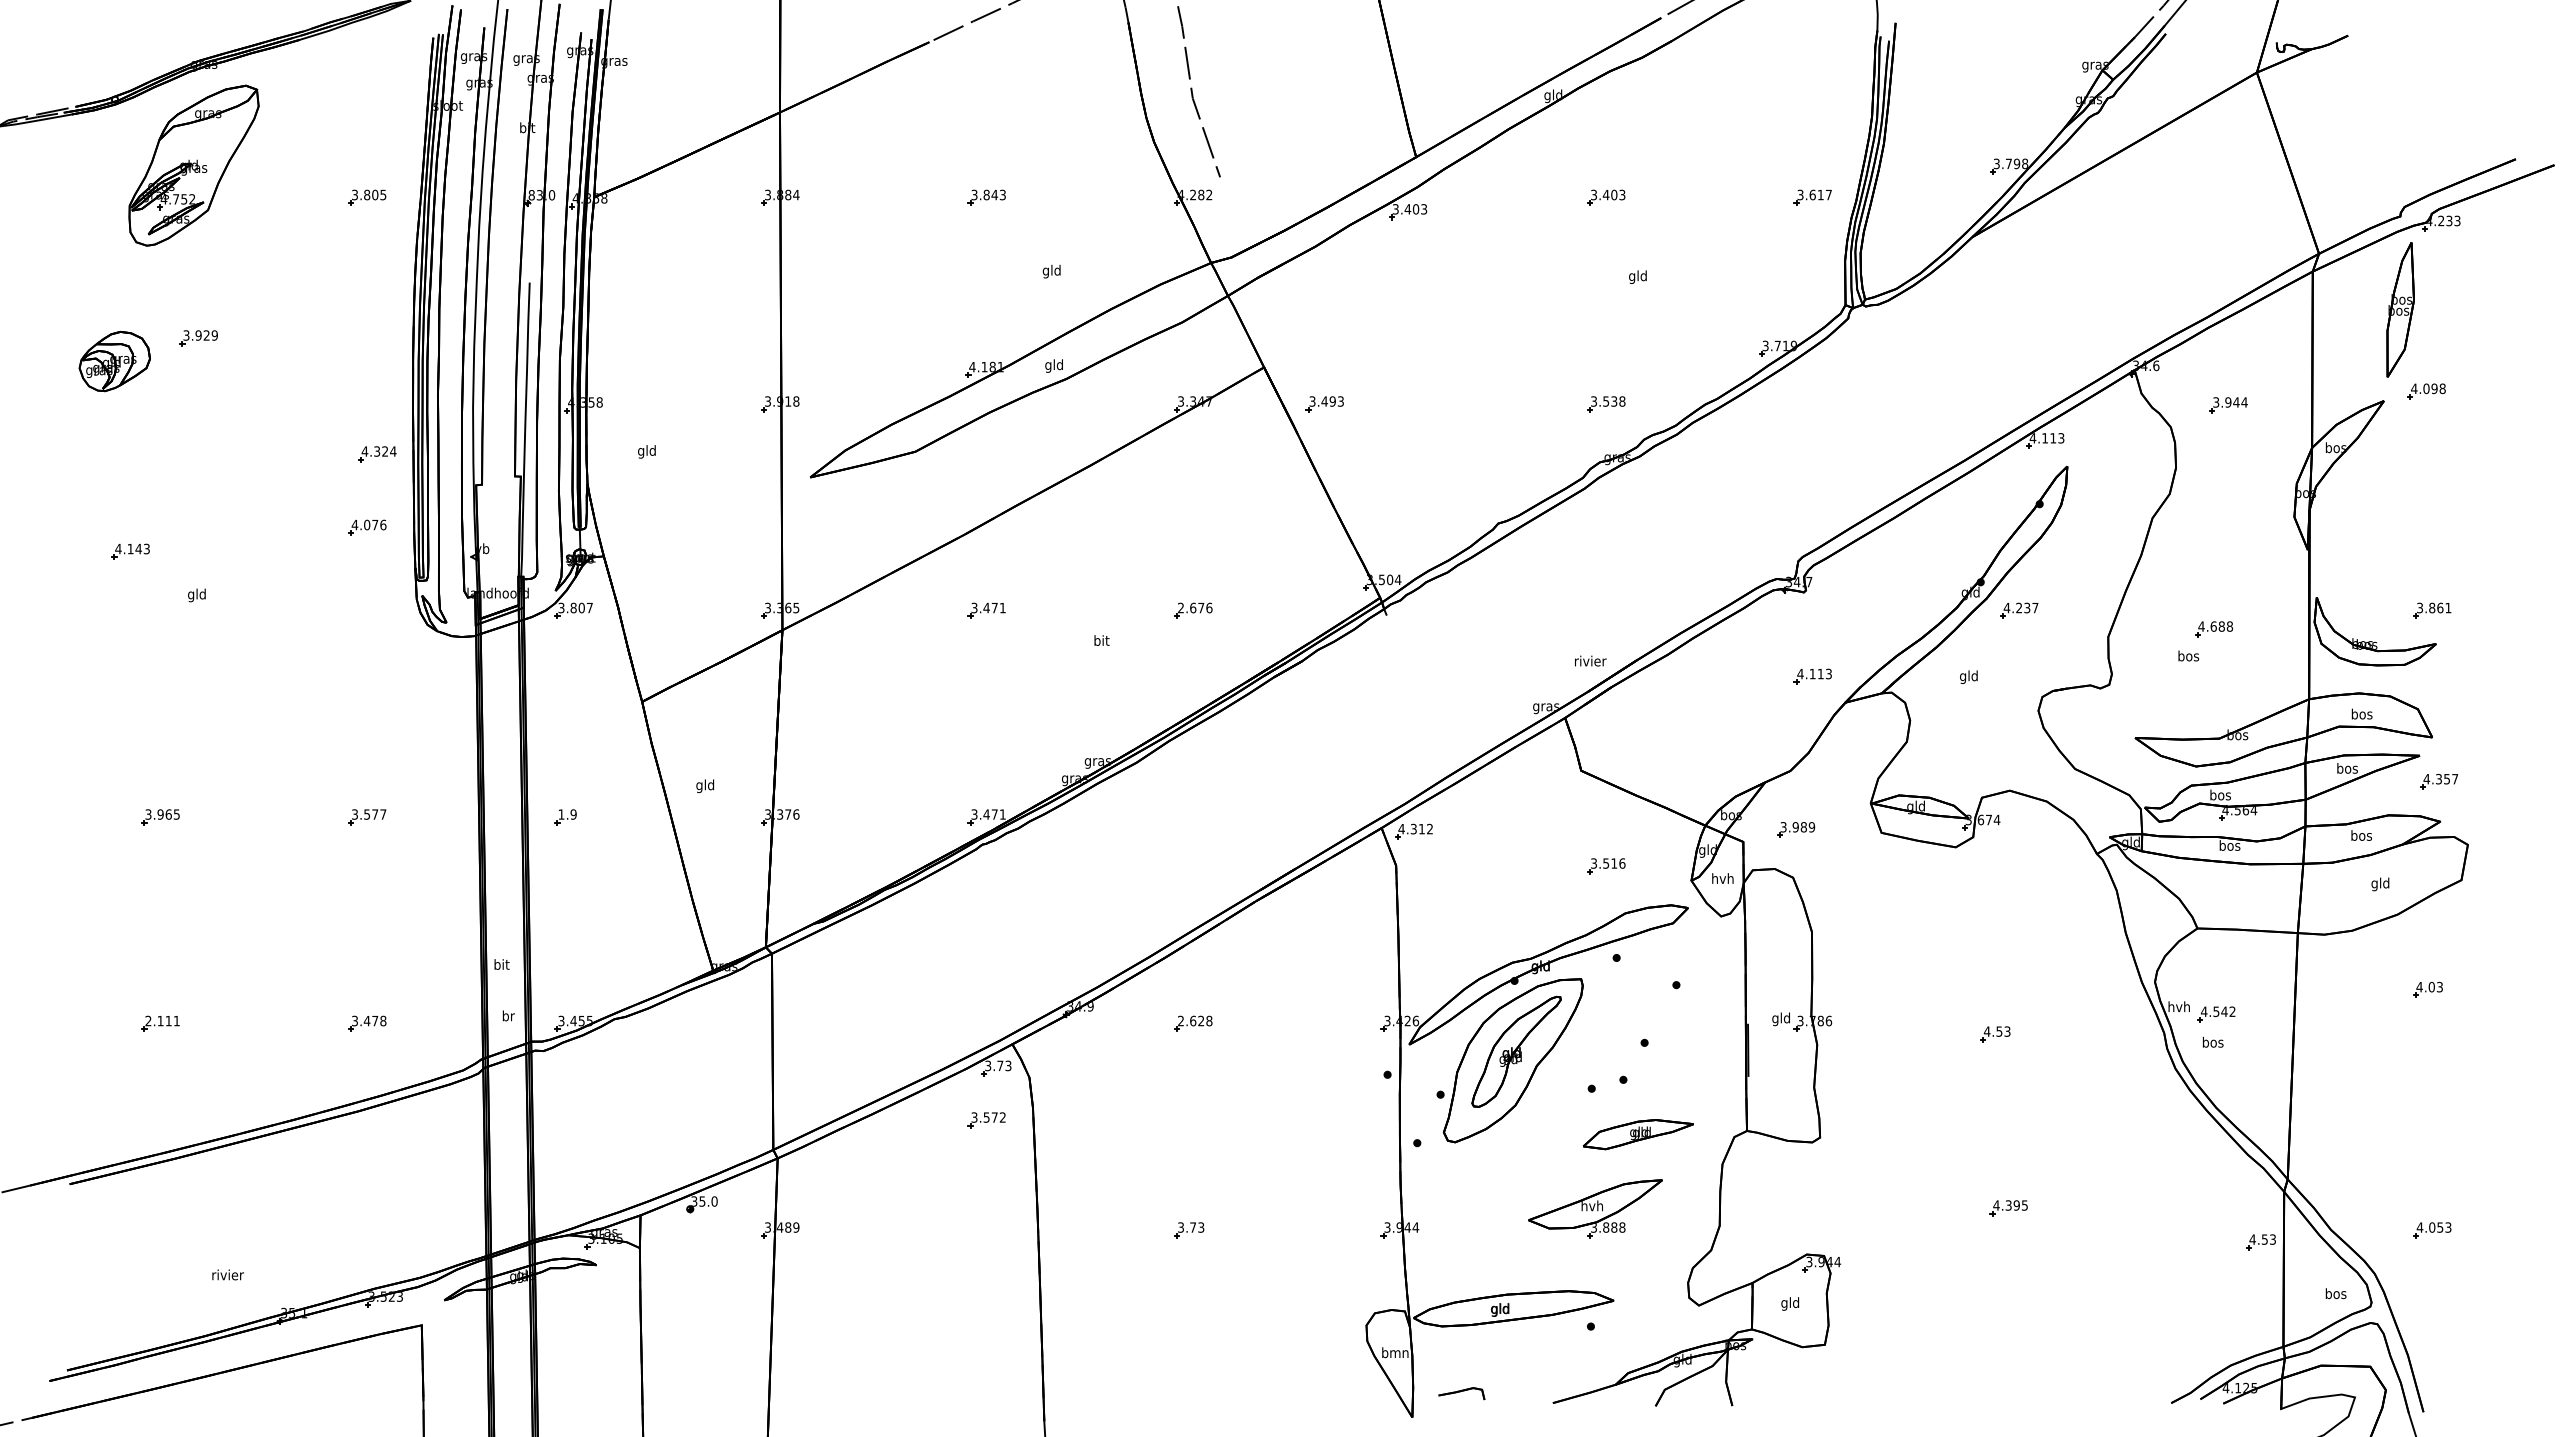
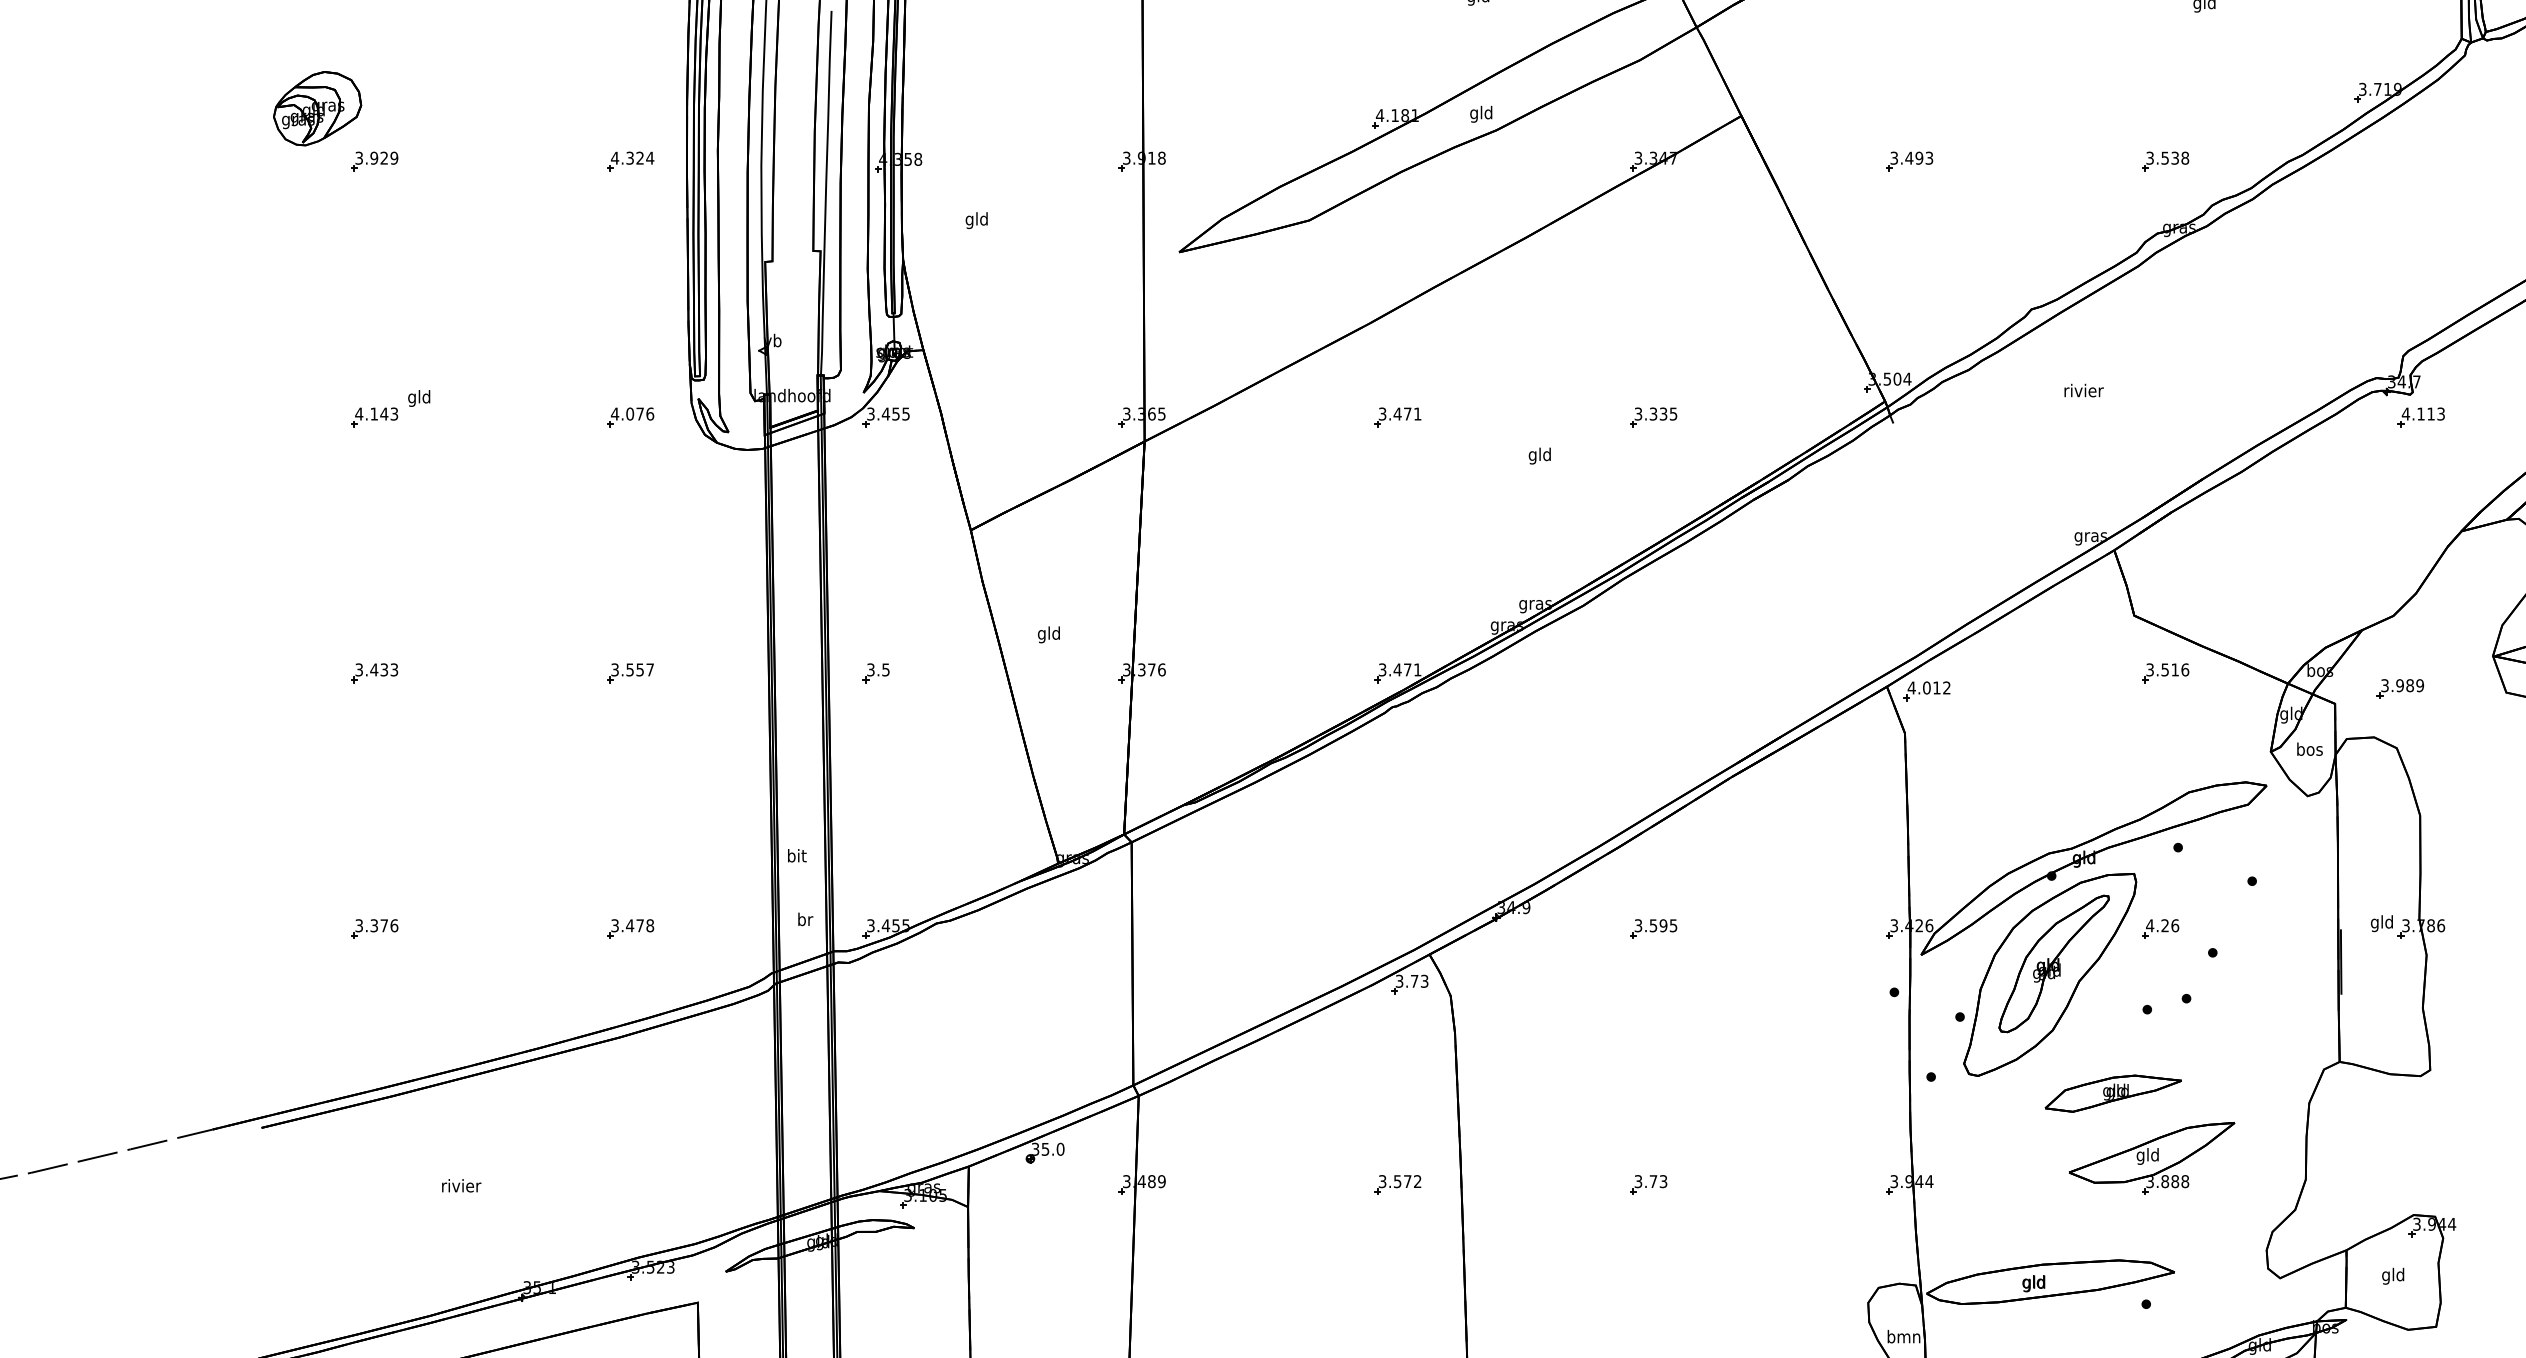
part: (198, 338) -> (374, 161), moved
part: (1324, 404) -> (1909, 161), moved
part: (377, 454) -> (630, 161), moved
part: (367, 527) -> (630, 417), moved
part: (130, 551) -> (374, 417), moved
text: (581, 607) -> (895, 413), 3.807 -> 3.455
text: (1195, 607) -> (1656, 413), 2.676 -> 3.335
text: (1101, 641) -> (1539, 455), bit -> gld
text: (1590, 660) -> (2083, 389), moved
part: (1812, 676) -> (2420, 417), moved
text: (168, 814) -> (384, 669), 3.965 -> 3.433
text: (375, 814) -> (640, 669), 3.577 -> 3.557
text: (567, 814) -> (878, 669), 1.9 -> 3.5
text: (1413, 829) -> (1926, 688), 4.312 -> 4.012
part: (1606, 866) -> (2165, 673), moved
text: (1722, 878) -> (2309, 749), hvh -> bos
text: (162, 1020) -> (376, 925), 2.111 -> 3.376
text: (1195, 1020) -> (1656, 925), 2.628 -> 3.595
part: (1602, 1023) -> (2160, 928), added
part: (986, 1120) -> (1397, 1185), moved
part: (1638, 1134) -> (2113, 1093), moved
text: (1591, 1207) -> (2146, 1156), hvh -> gld
text: (227, 1274) -> (460, 1185), moved

